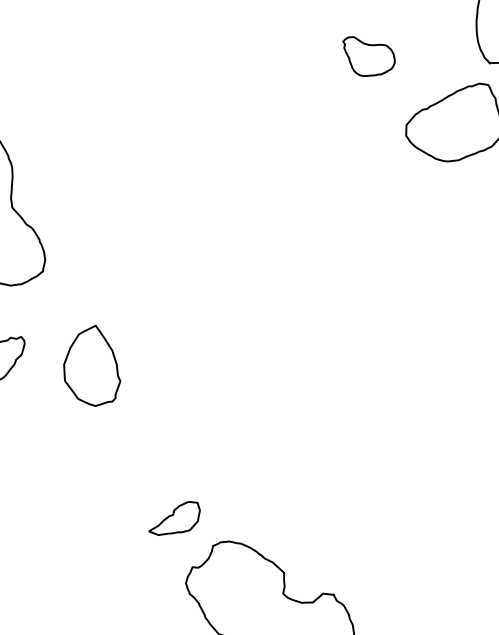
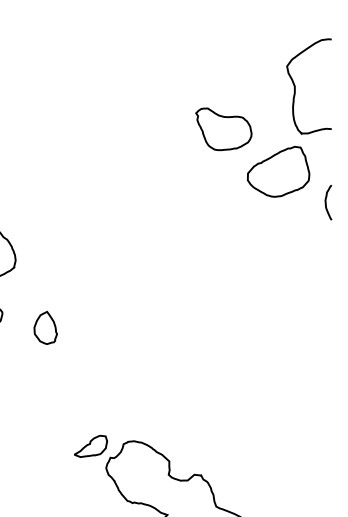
part: (368, 56) -> (223, 129), size x1.67
part: (91, 364) -> (45, 327), size x0.62
part: (175, 517) -> (91, 445), moved

